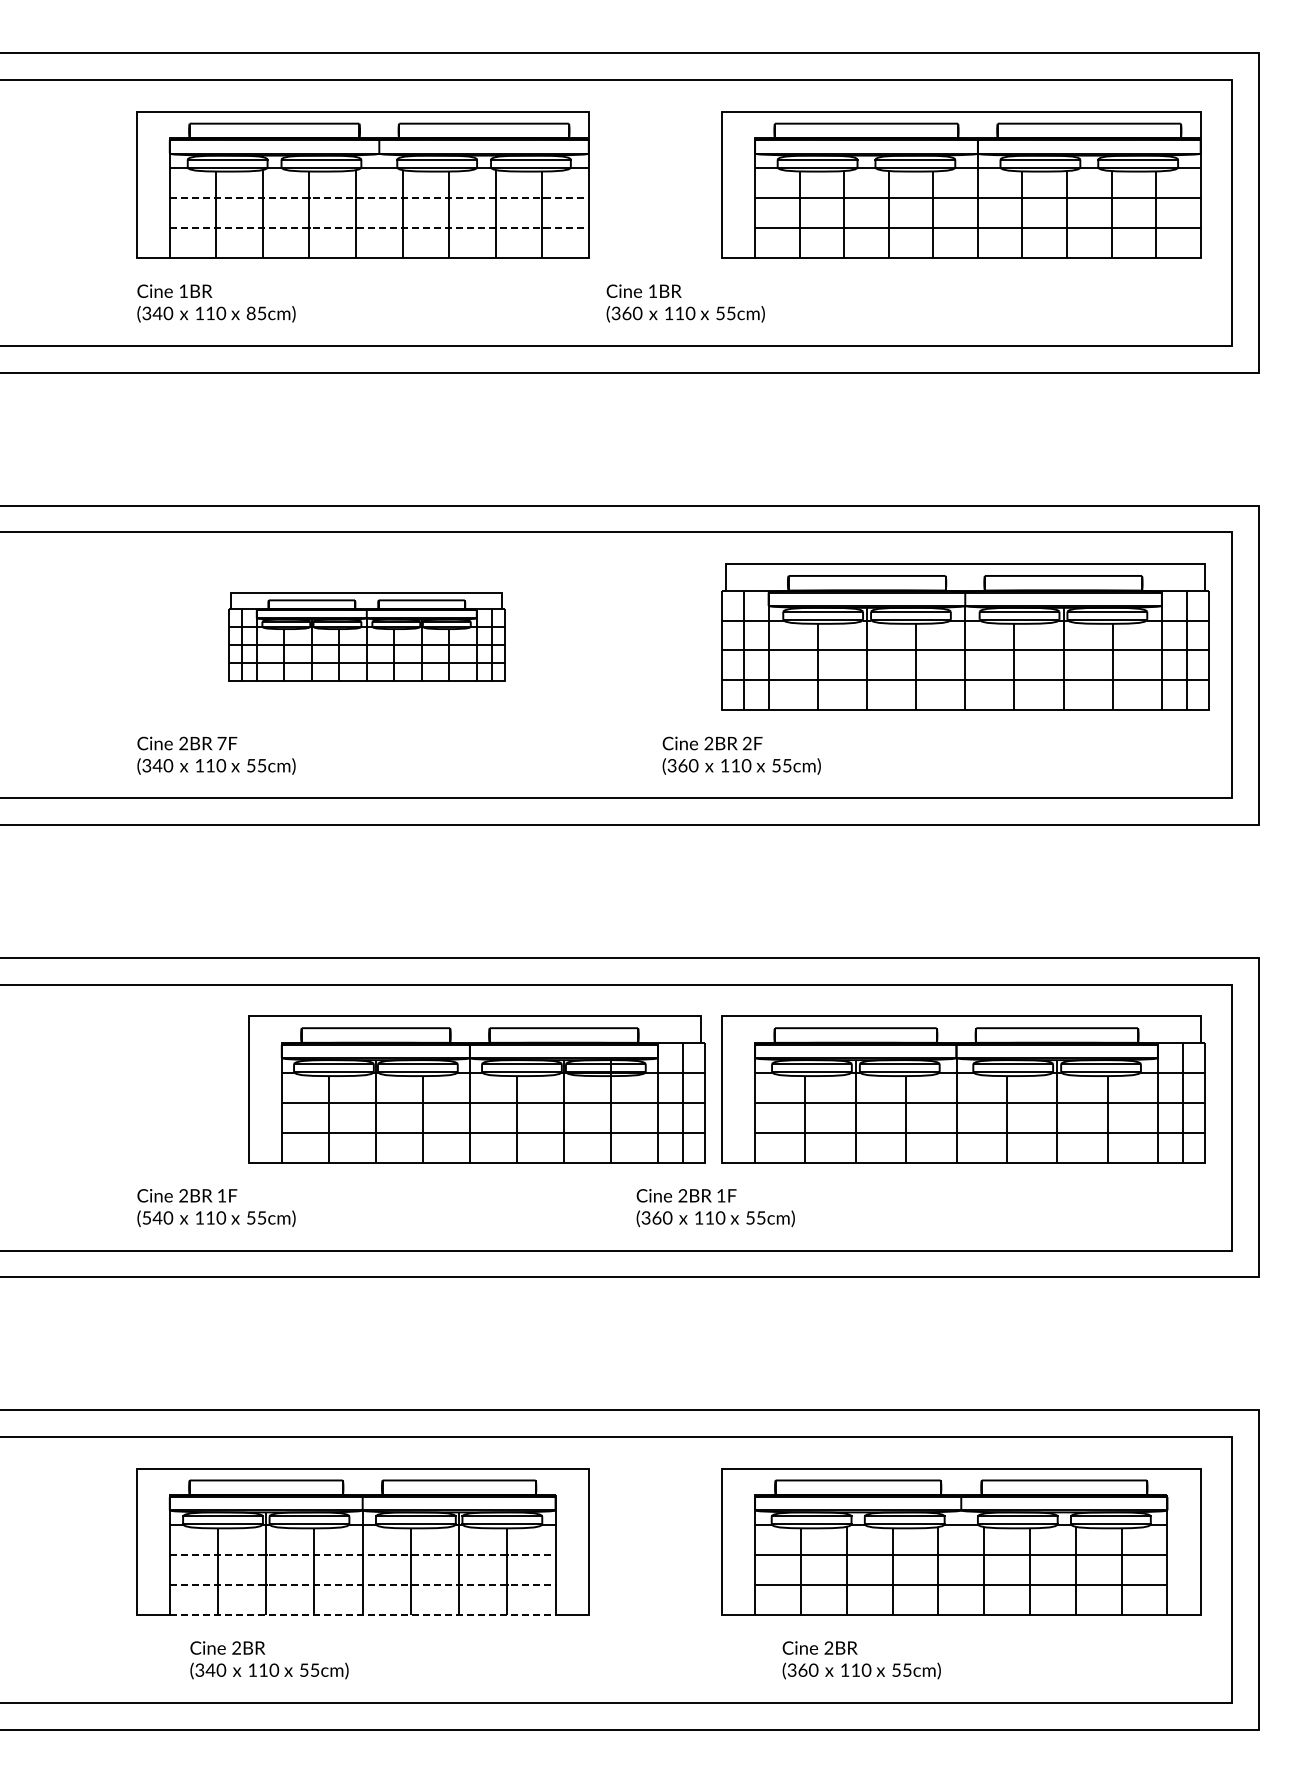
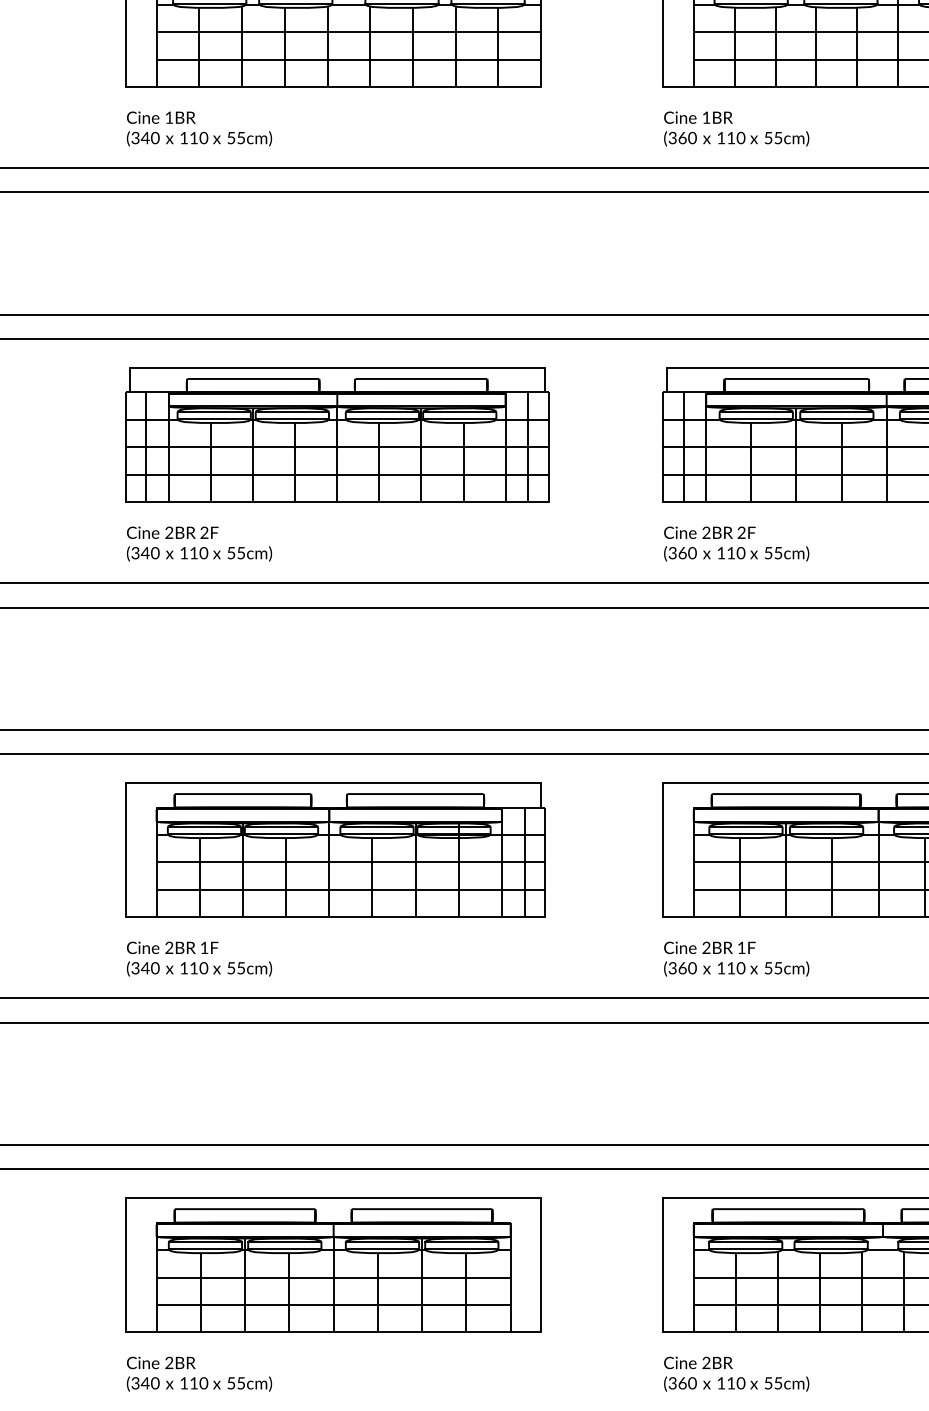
line: (379, 198) -> (349, 32), dashed -> solid
line: (379, 228) -> (349, 60), dashed -> solid
text: (685, 303) -> (736, 128), moved
text: (250, 313) -> (230, 138), 85cm) -> 55cm)
part: (366, 636) -> (337, 434), size x1.67
text: (221, 743) -> (204, 532), 7F -> 2F
text: (741, 755) -> (736, 543), moved
part: (476, 1089) -> (335, 850), moved
text: (715, 1208) -> (736, 959), moved
text: (146, 1217) -> (135, 967), (540 -> (340
line: (362, 1554) -> (333, 1277), dashed -> solid
line: (362, 1584) -> (333, 1304), dashed -> solid
line: (362, 1614) -> (333, 1332), dashed -> solid
text: (269, 1660) -> (199, 1374), moved
text: (861, 1660) -> (736, 1374), moved

